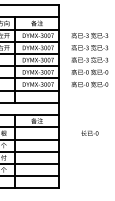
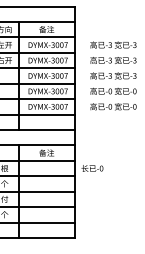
text: (89, 133) -> (92, 168), moved

